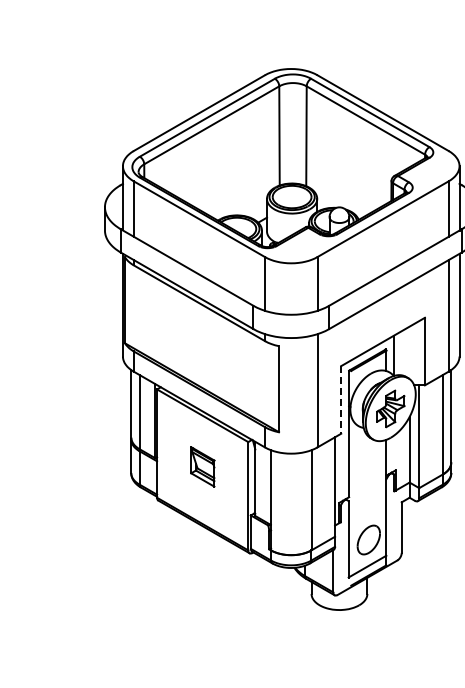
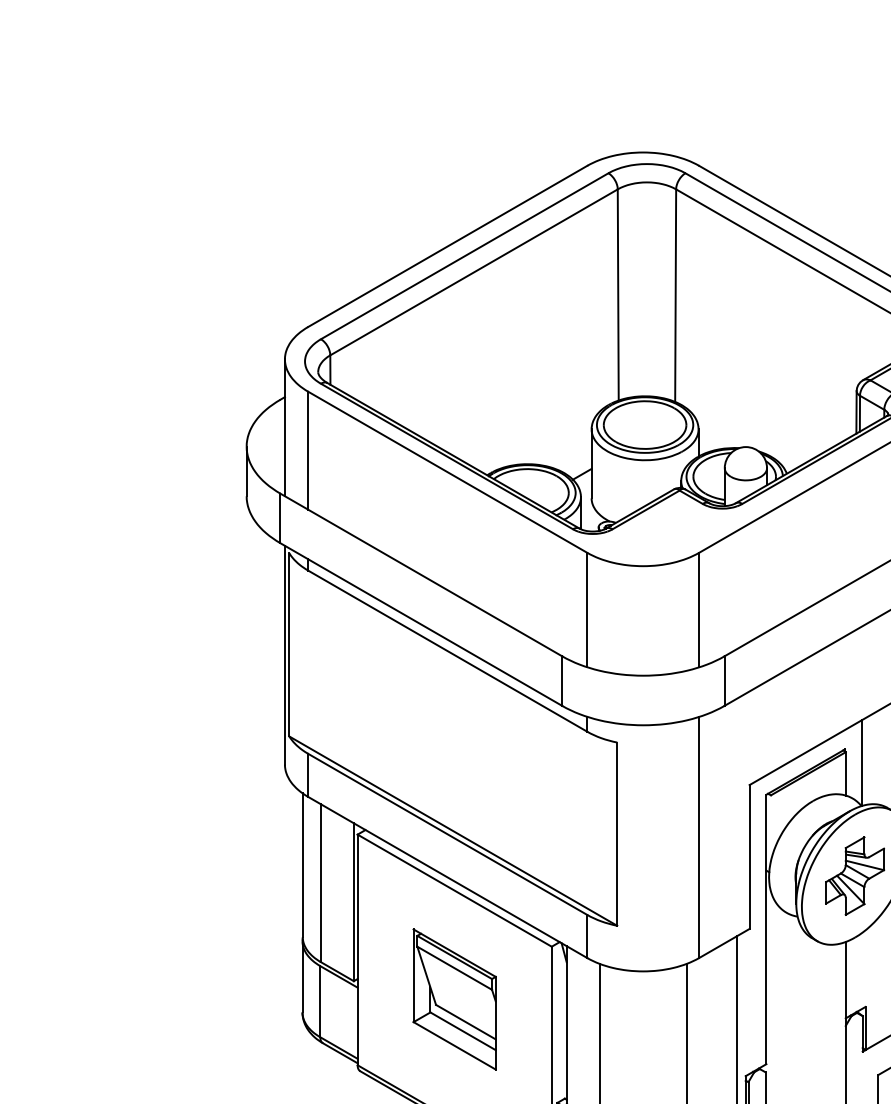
line: (341, 399) -> (750, 856), dashed -> solid
part: (202, 466) -> (454, 998), size x1.67

